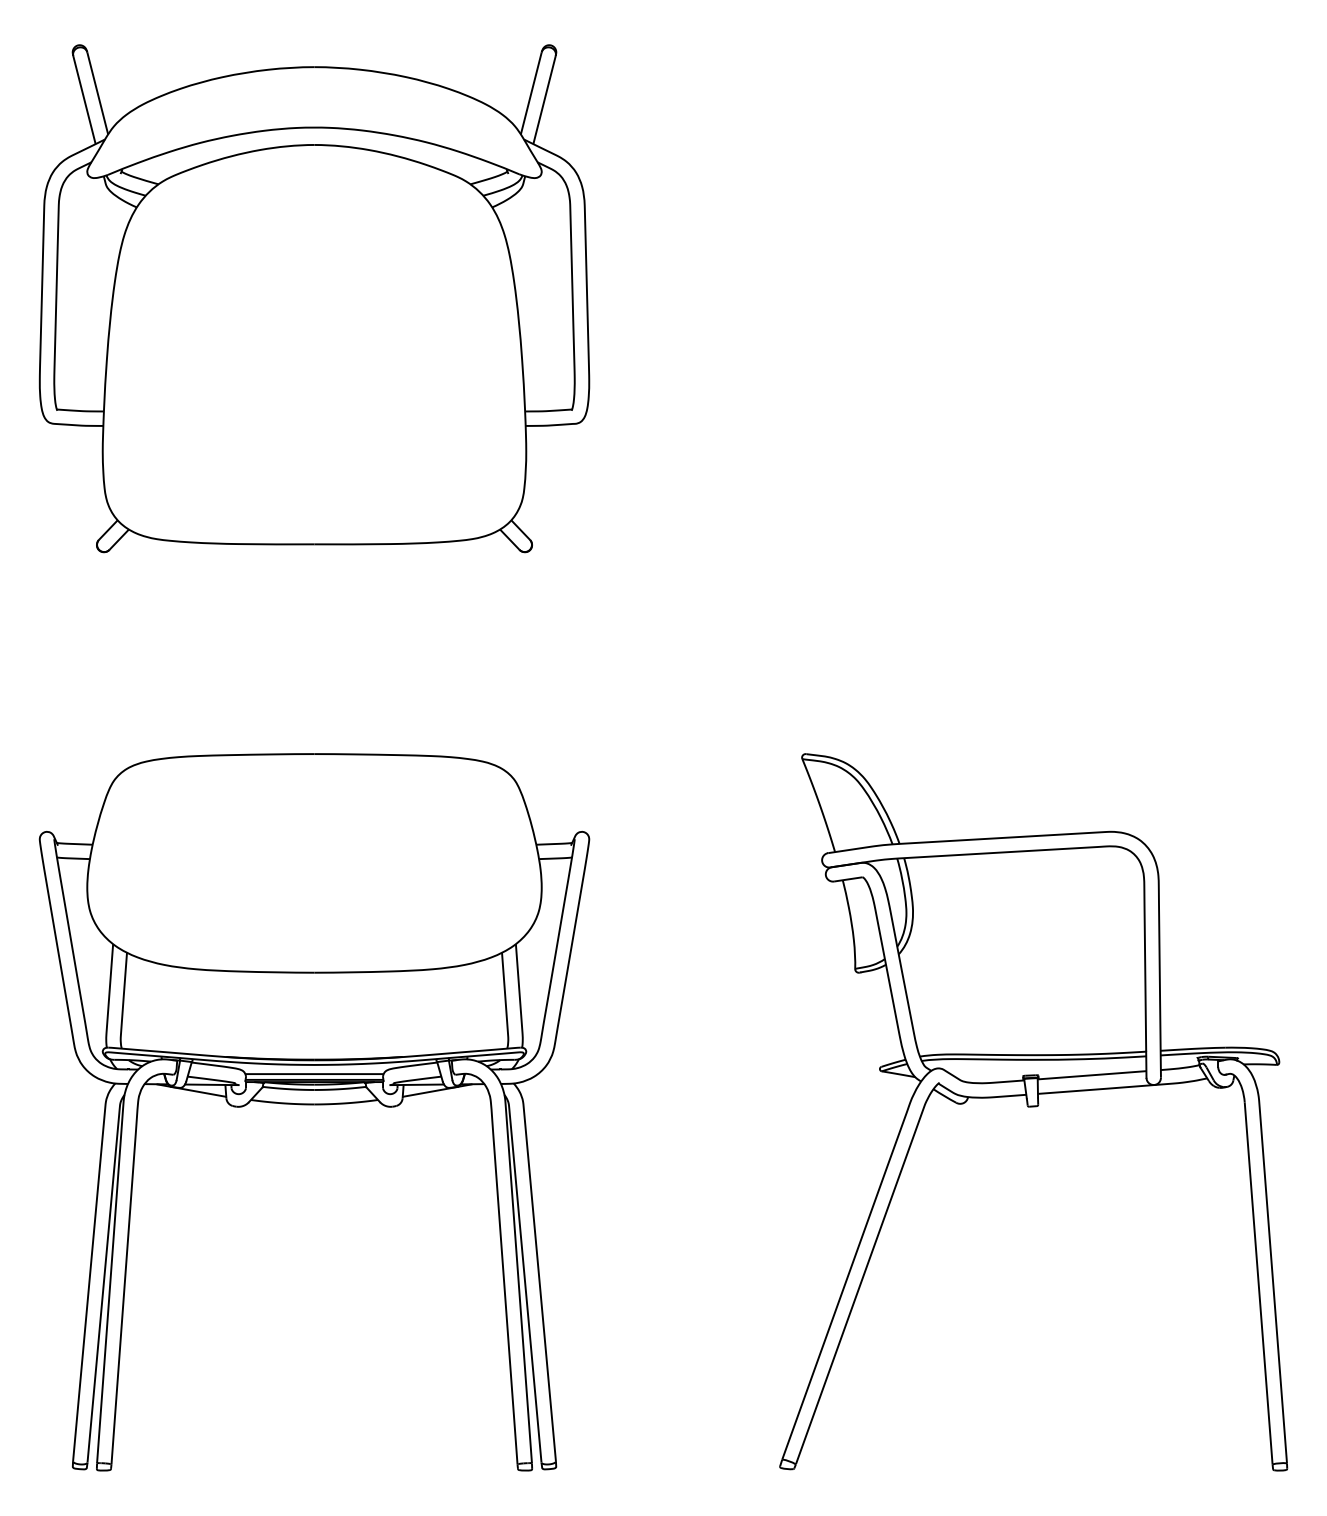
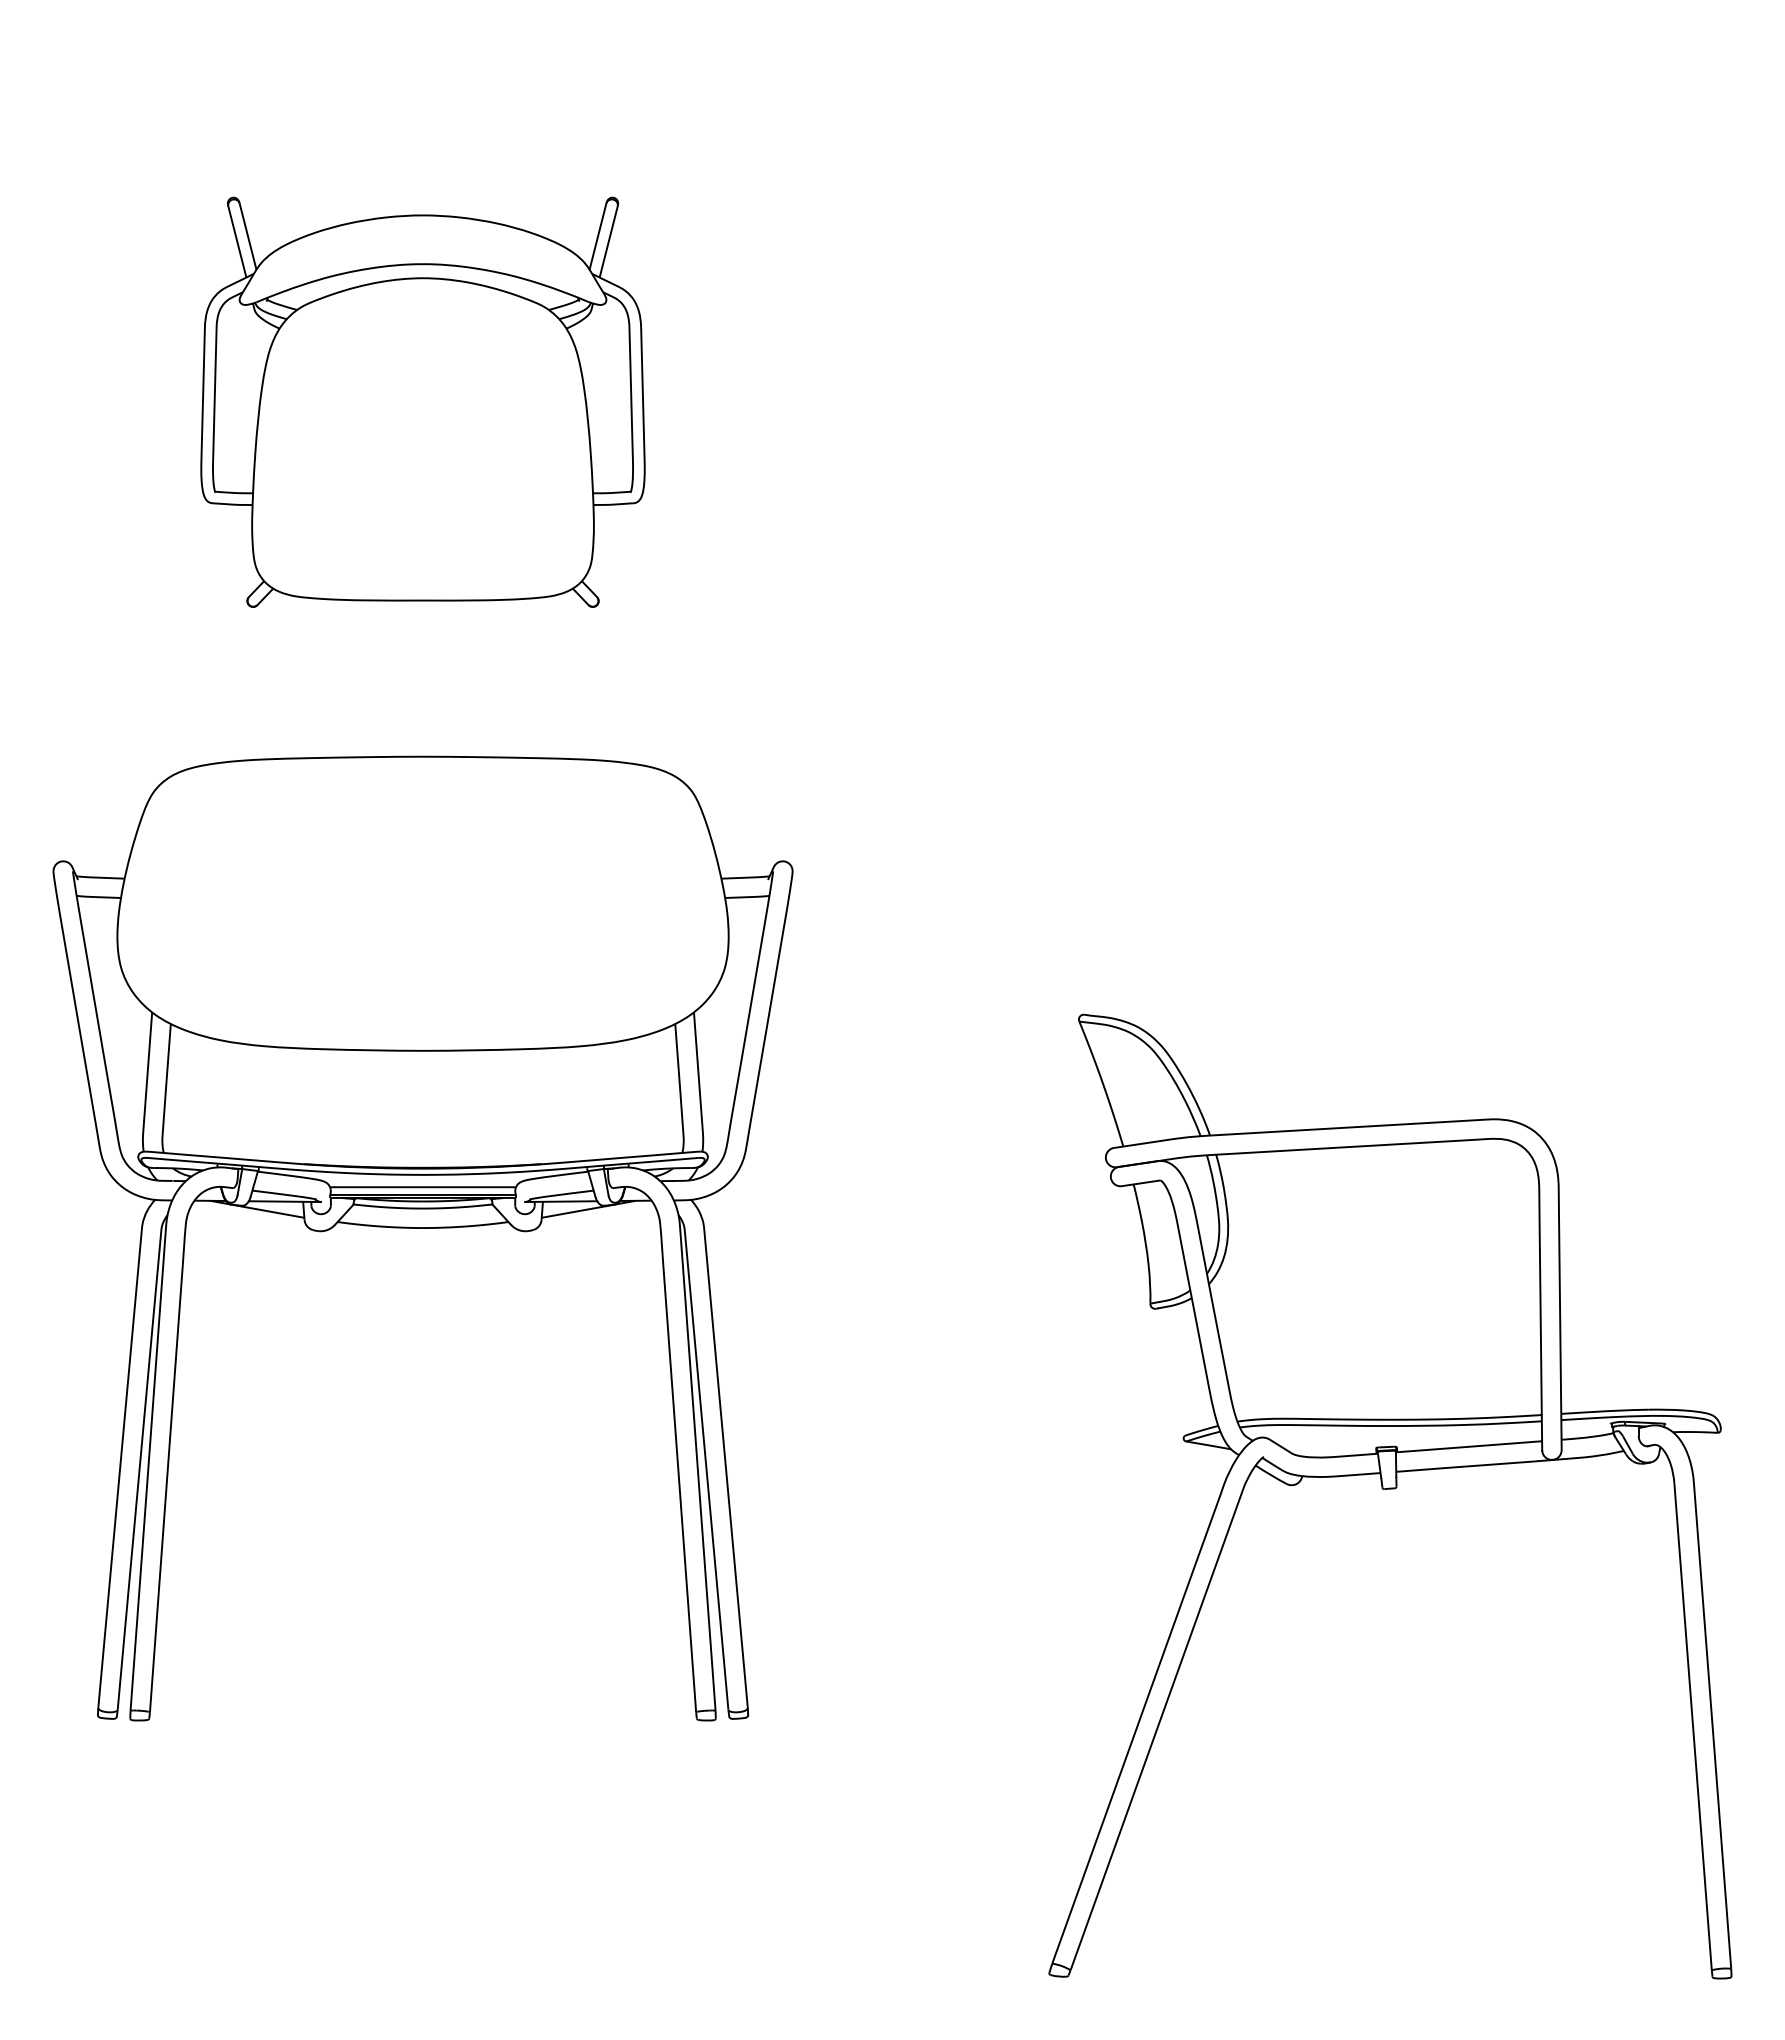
part: (314, 298) -> (422, 402), size x0.6
part: (314, 1104) -> (422, 1228), moved

